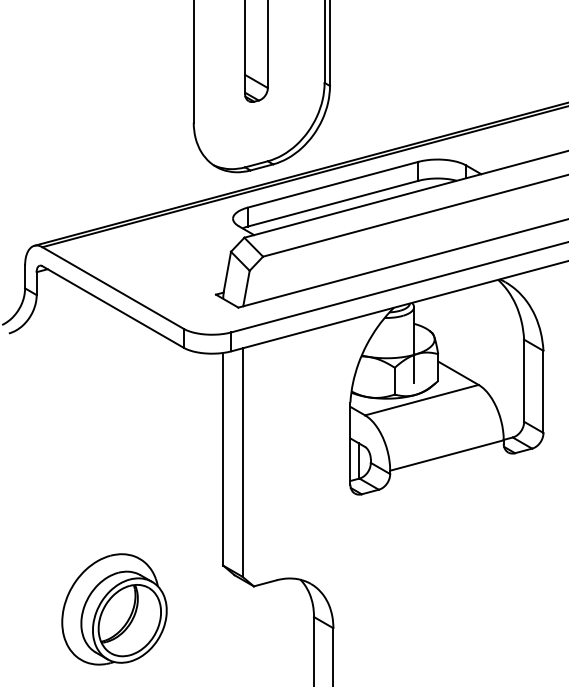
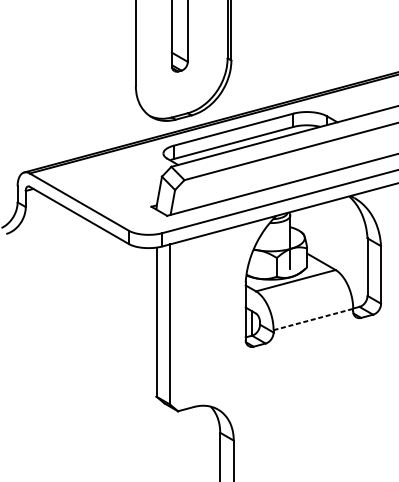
line: (446, 455) -> (313, 319), solid -> dashed
part: (114, 609) -> (80, 427), removed

